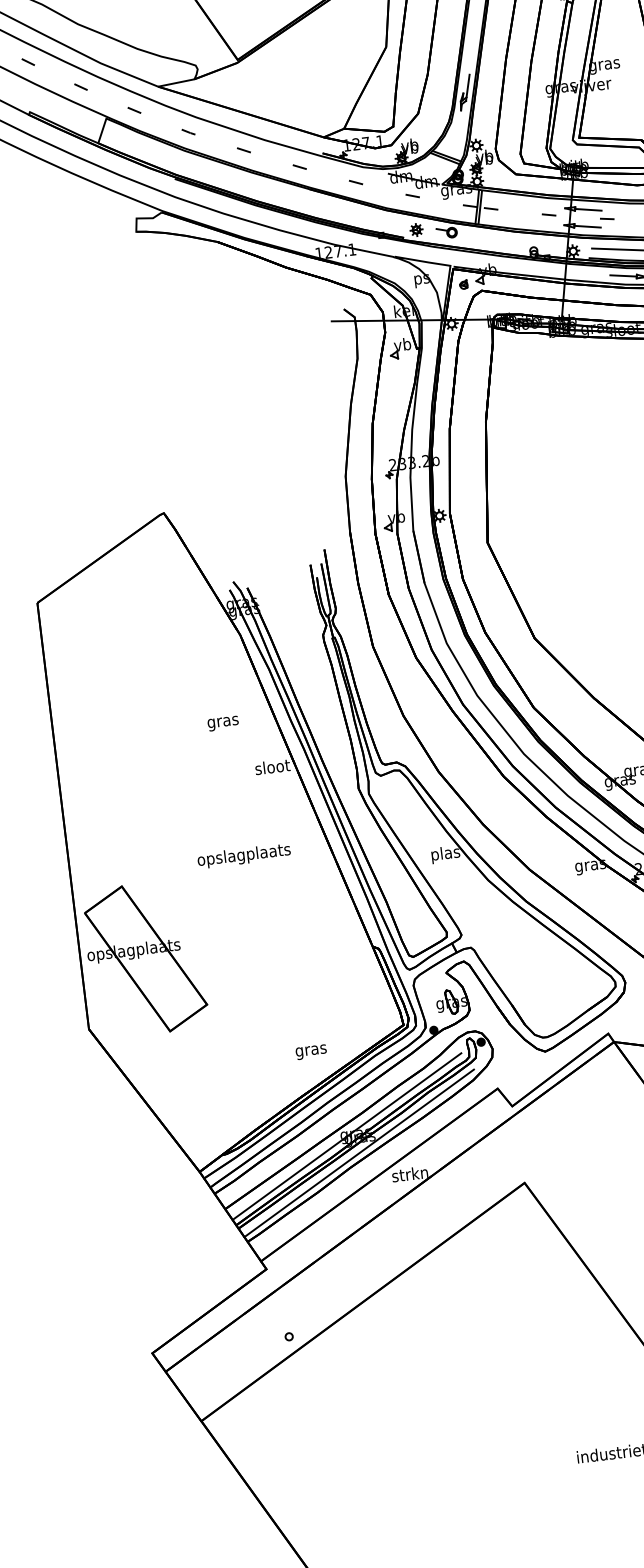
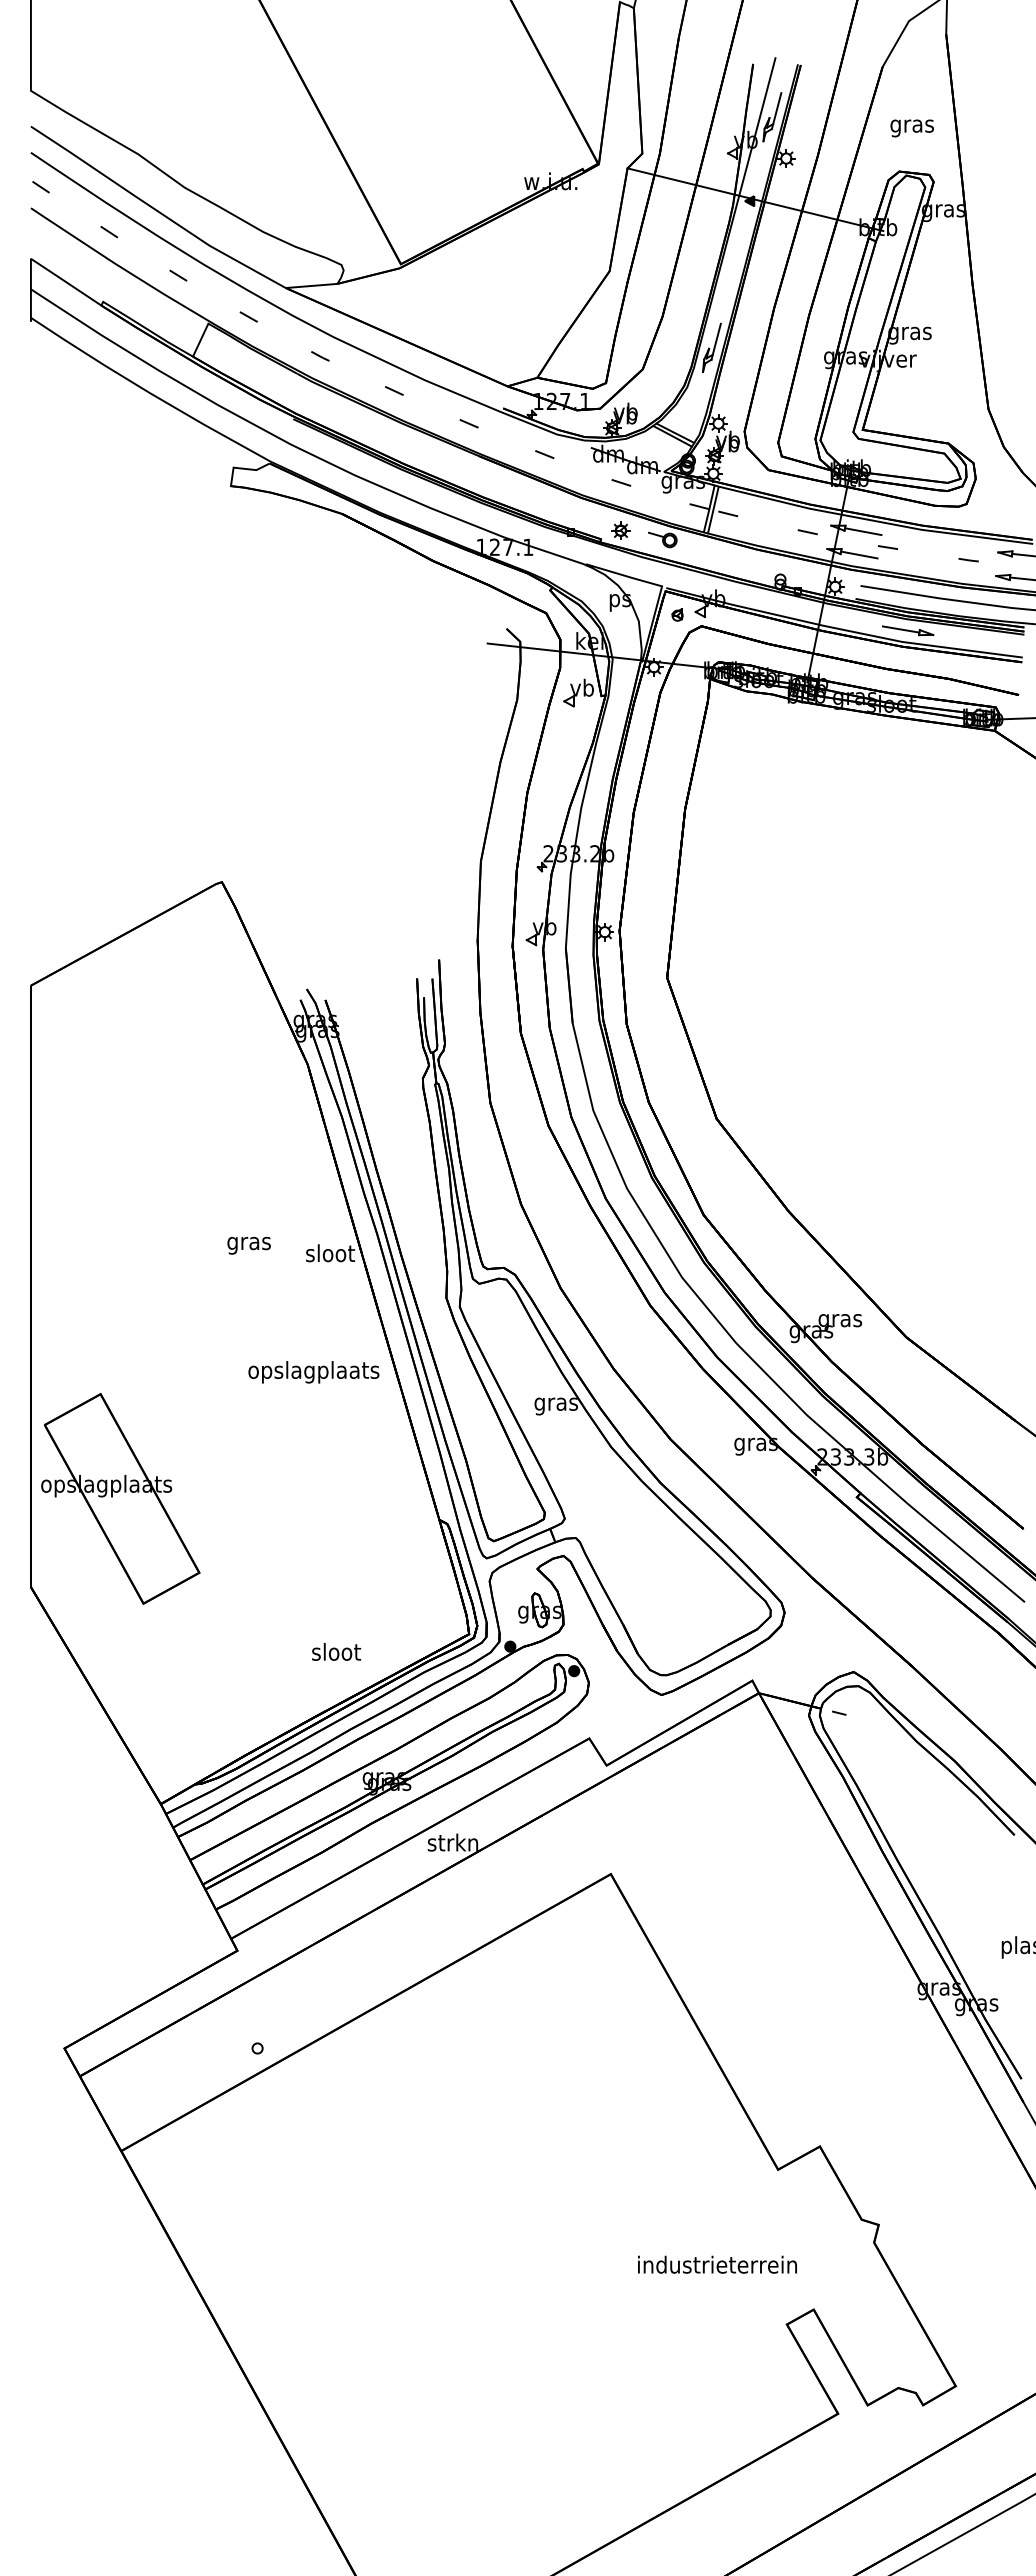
text: (222, 723) -> (248, 1245), moved
text: (445, 854) -> (555, 1404), plas -> gras
text: (243, 856) -> (313, 1372), moved
text: (311, 1050) -> (336, 1654), gras -> sloot
line: (346, 1136) -> (371, 1779), removed
line: (359, 1153) -> (385, 1805), removed

